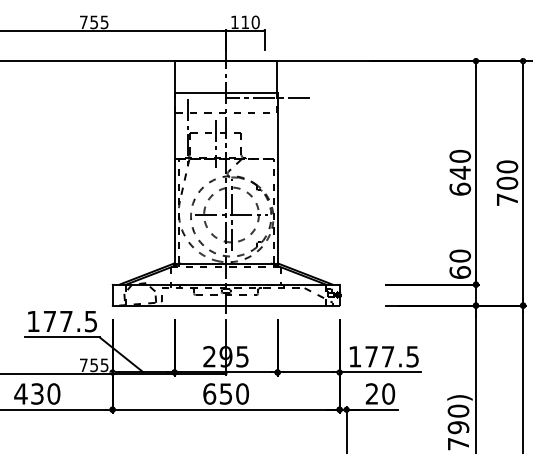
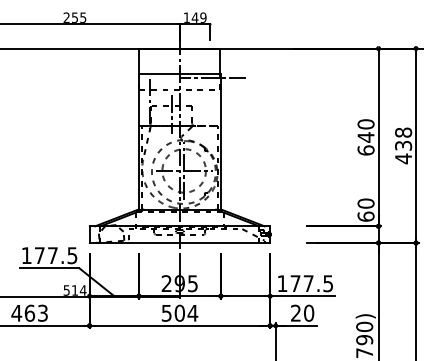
text: (83, 22) -> (66, 17), 755 -> 255
text: (249, 22) -> (198, 17), 110 -> 149
text: (507, 182) -> (403, 145), 700 -> 438
text: (93, 365) -> (74, 290), 755 -> 514
text: (45, 393) -> (36, 312), 430 -> 463
text: (225, 393) -> (179, 312), 650 -> 504

